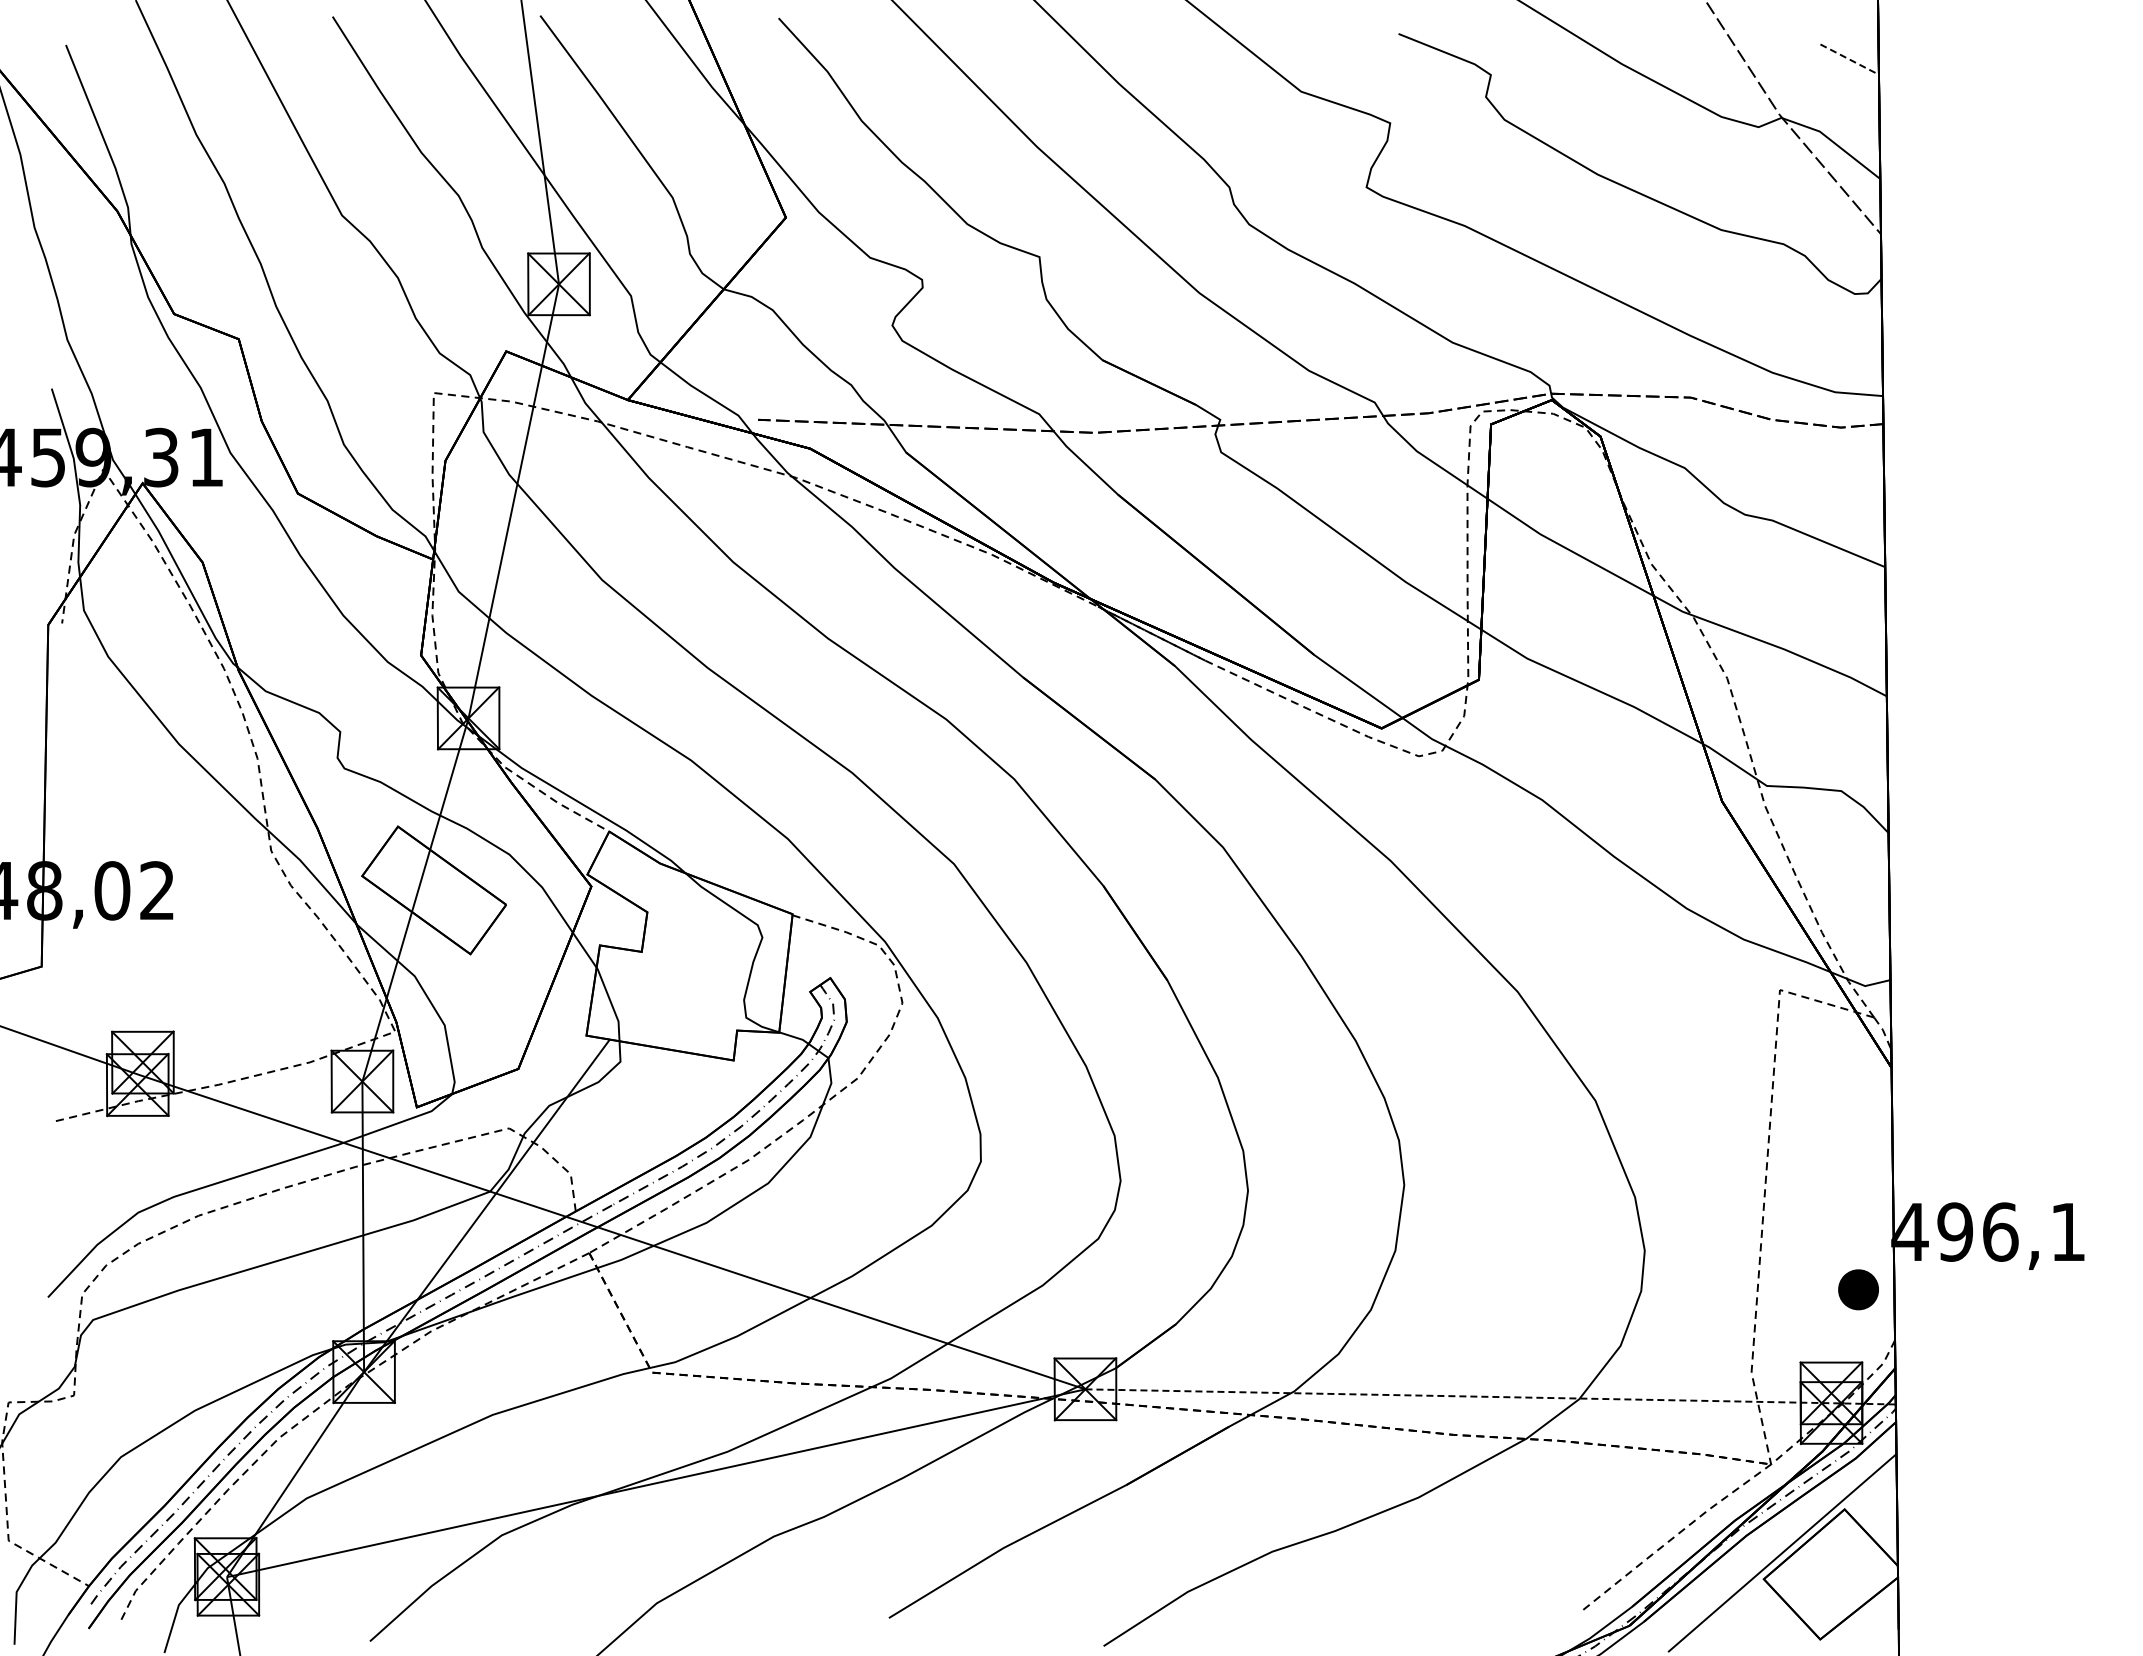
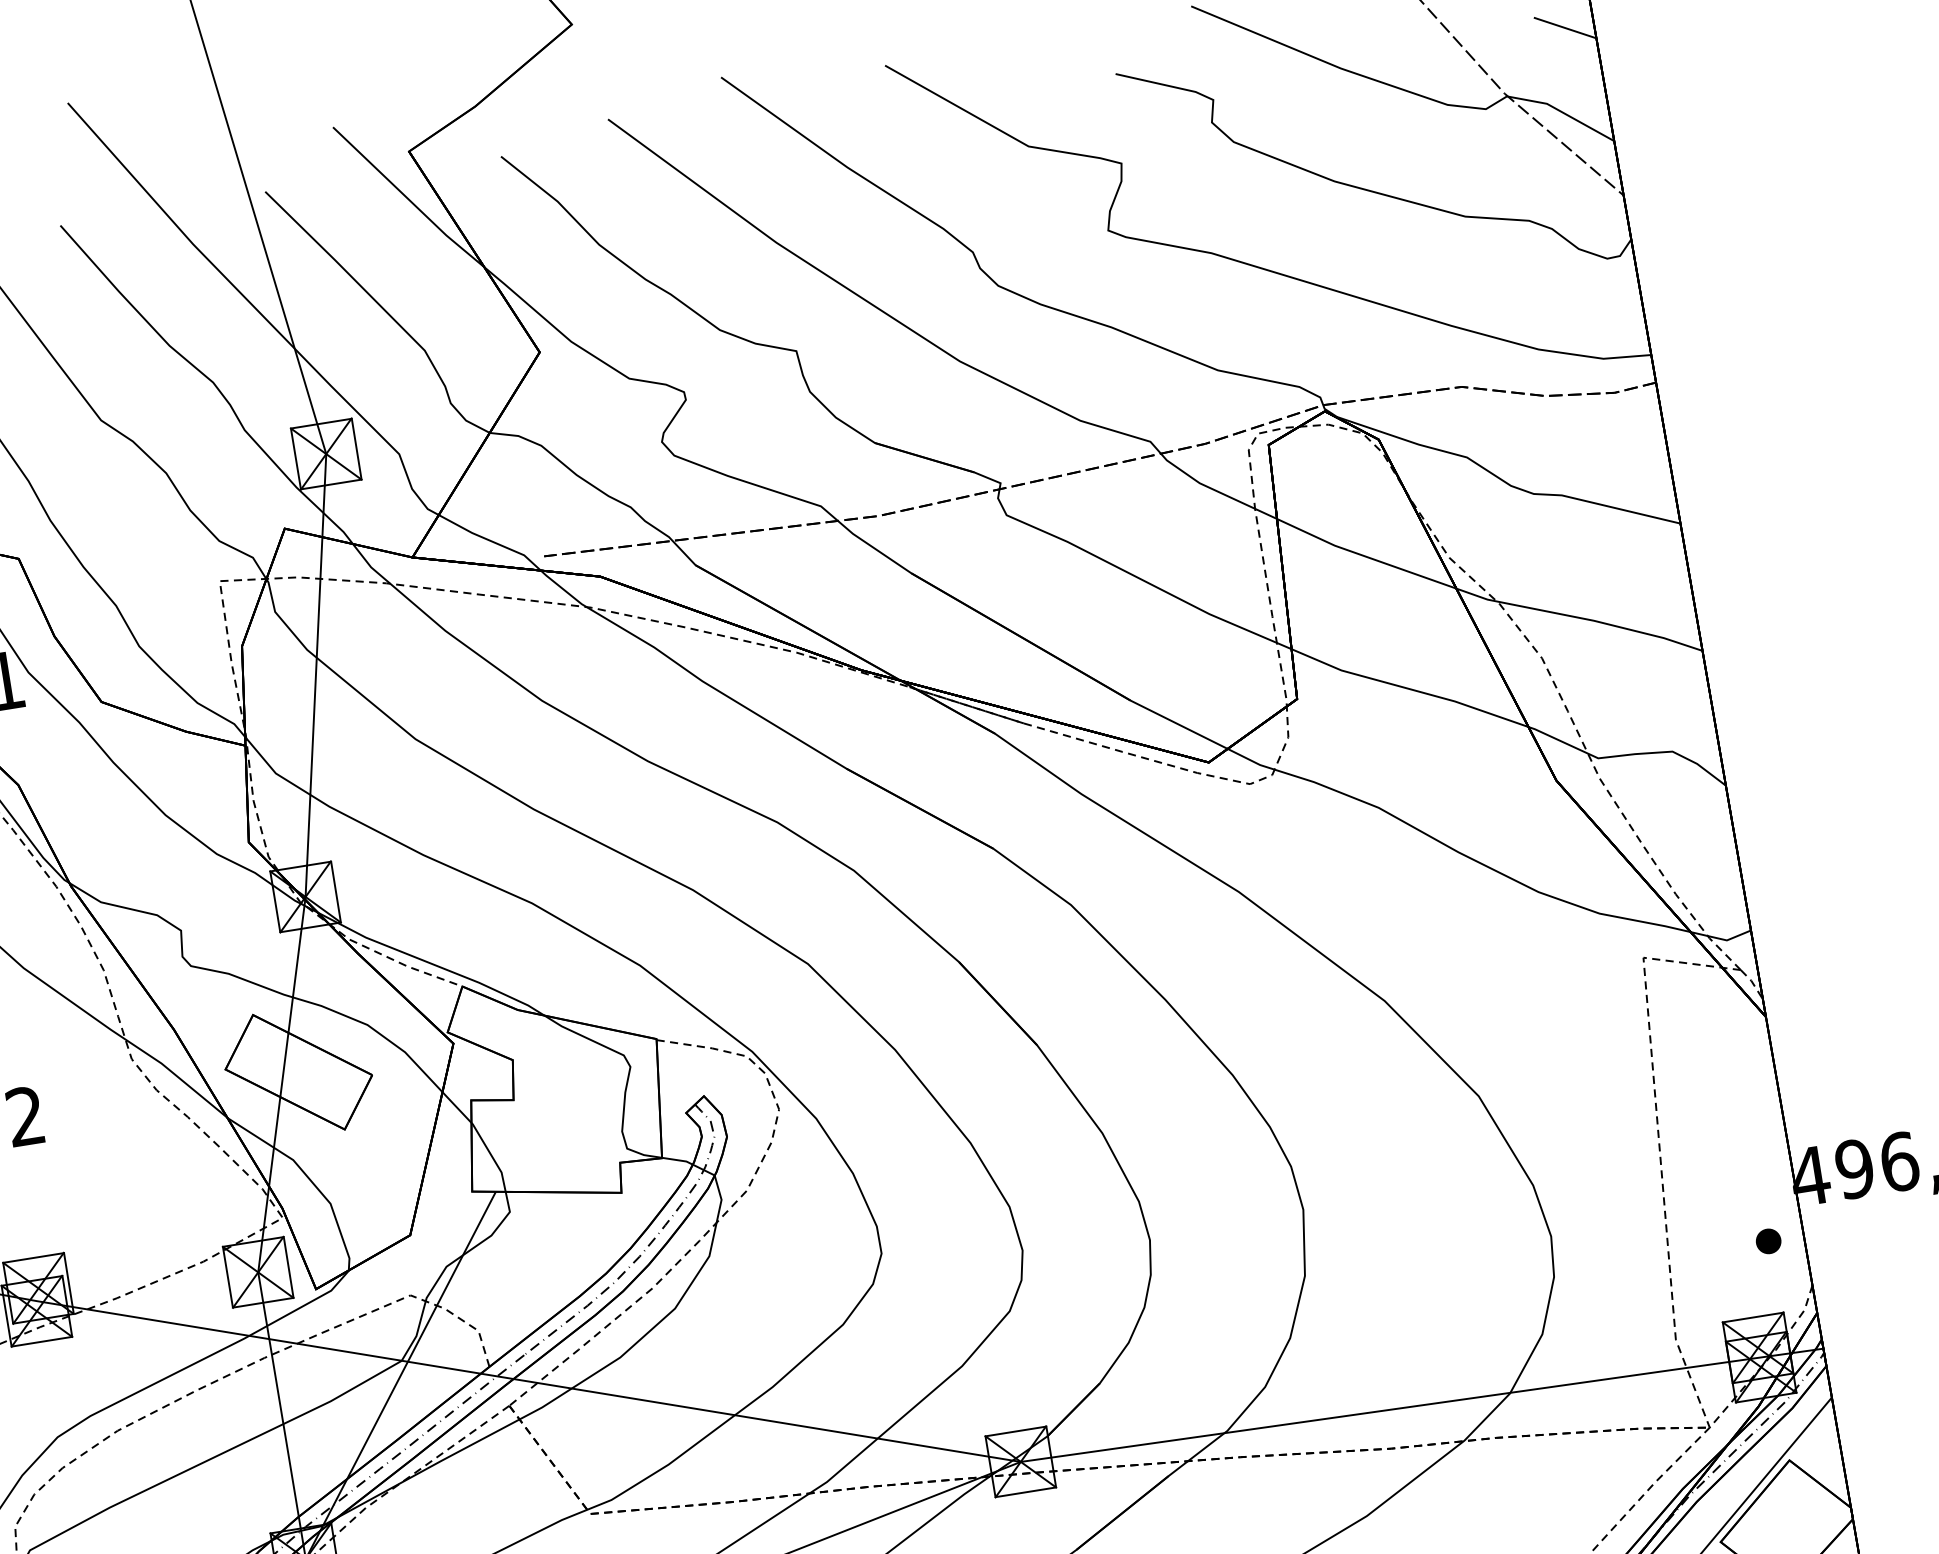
line: (1849, 59) -> (1564, 27), dashed -> solid
part: (1858, 1289) -> (1768, 1241), size x0.62
line: (1491, 1396) -> (1422, 1404), dashed -> solid

